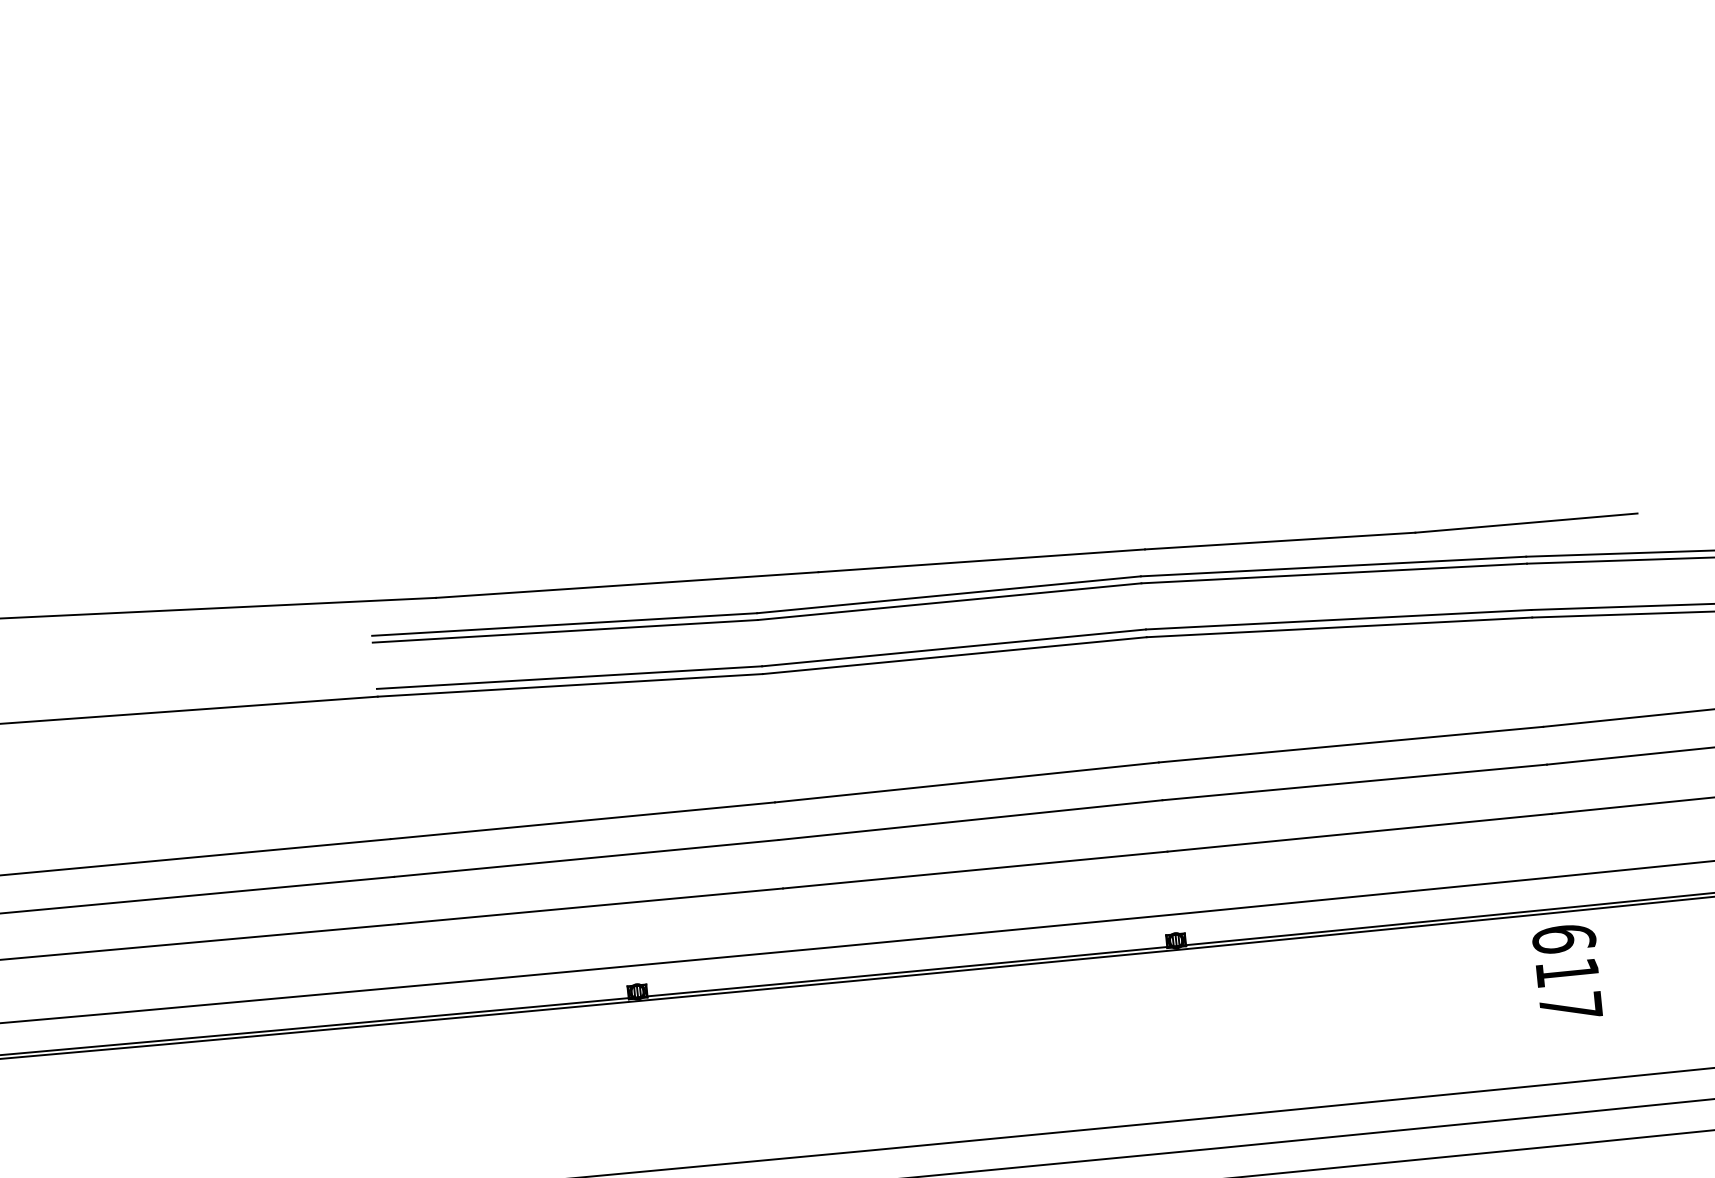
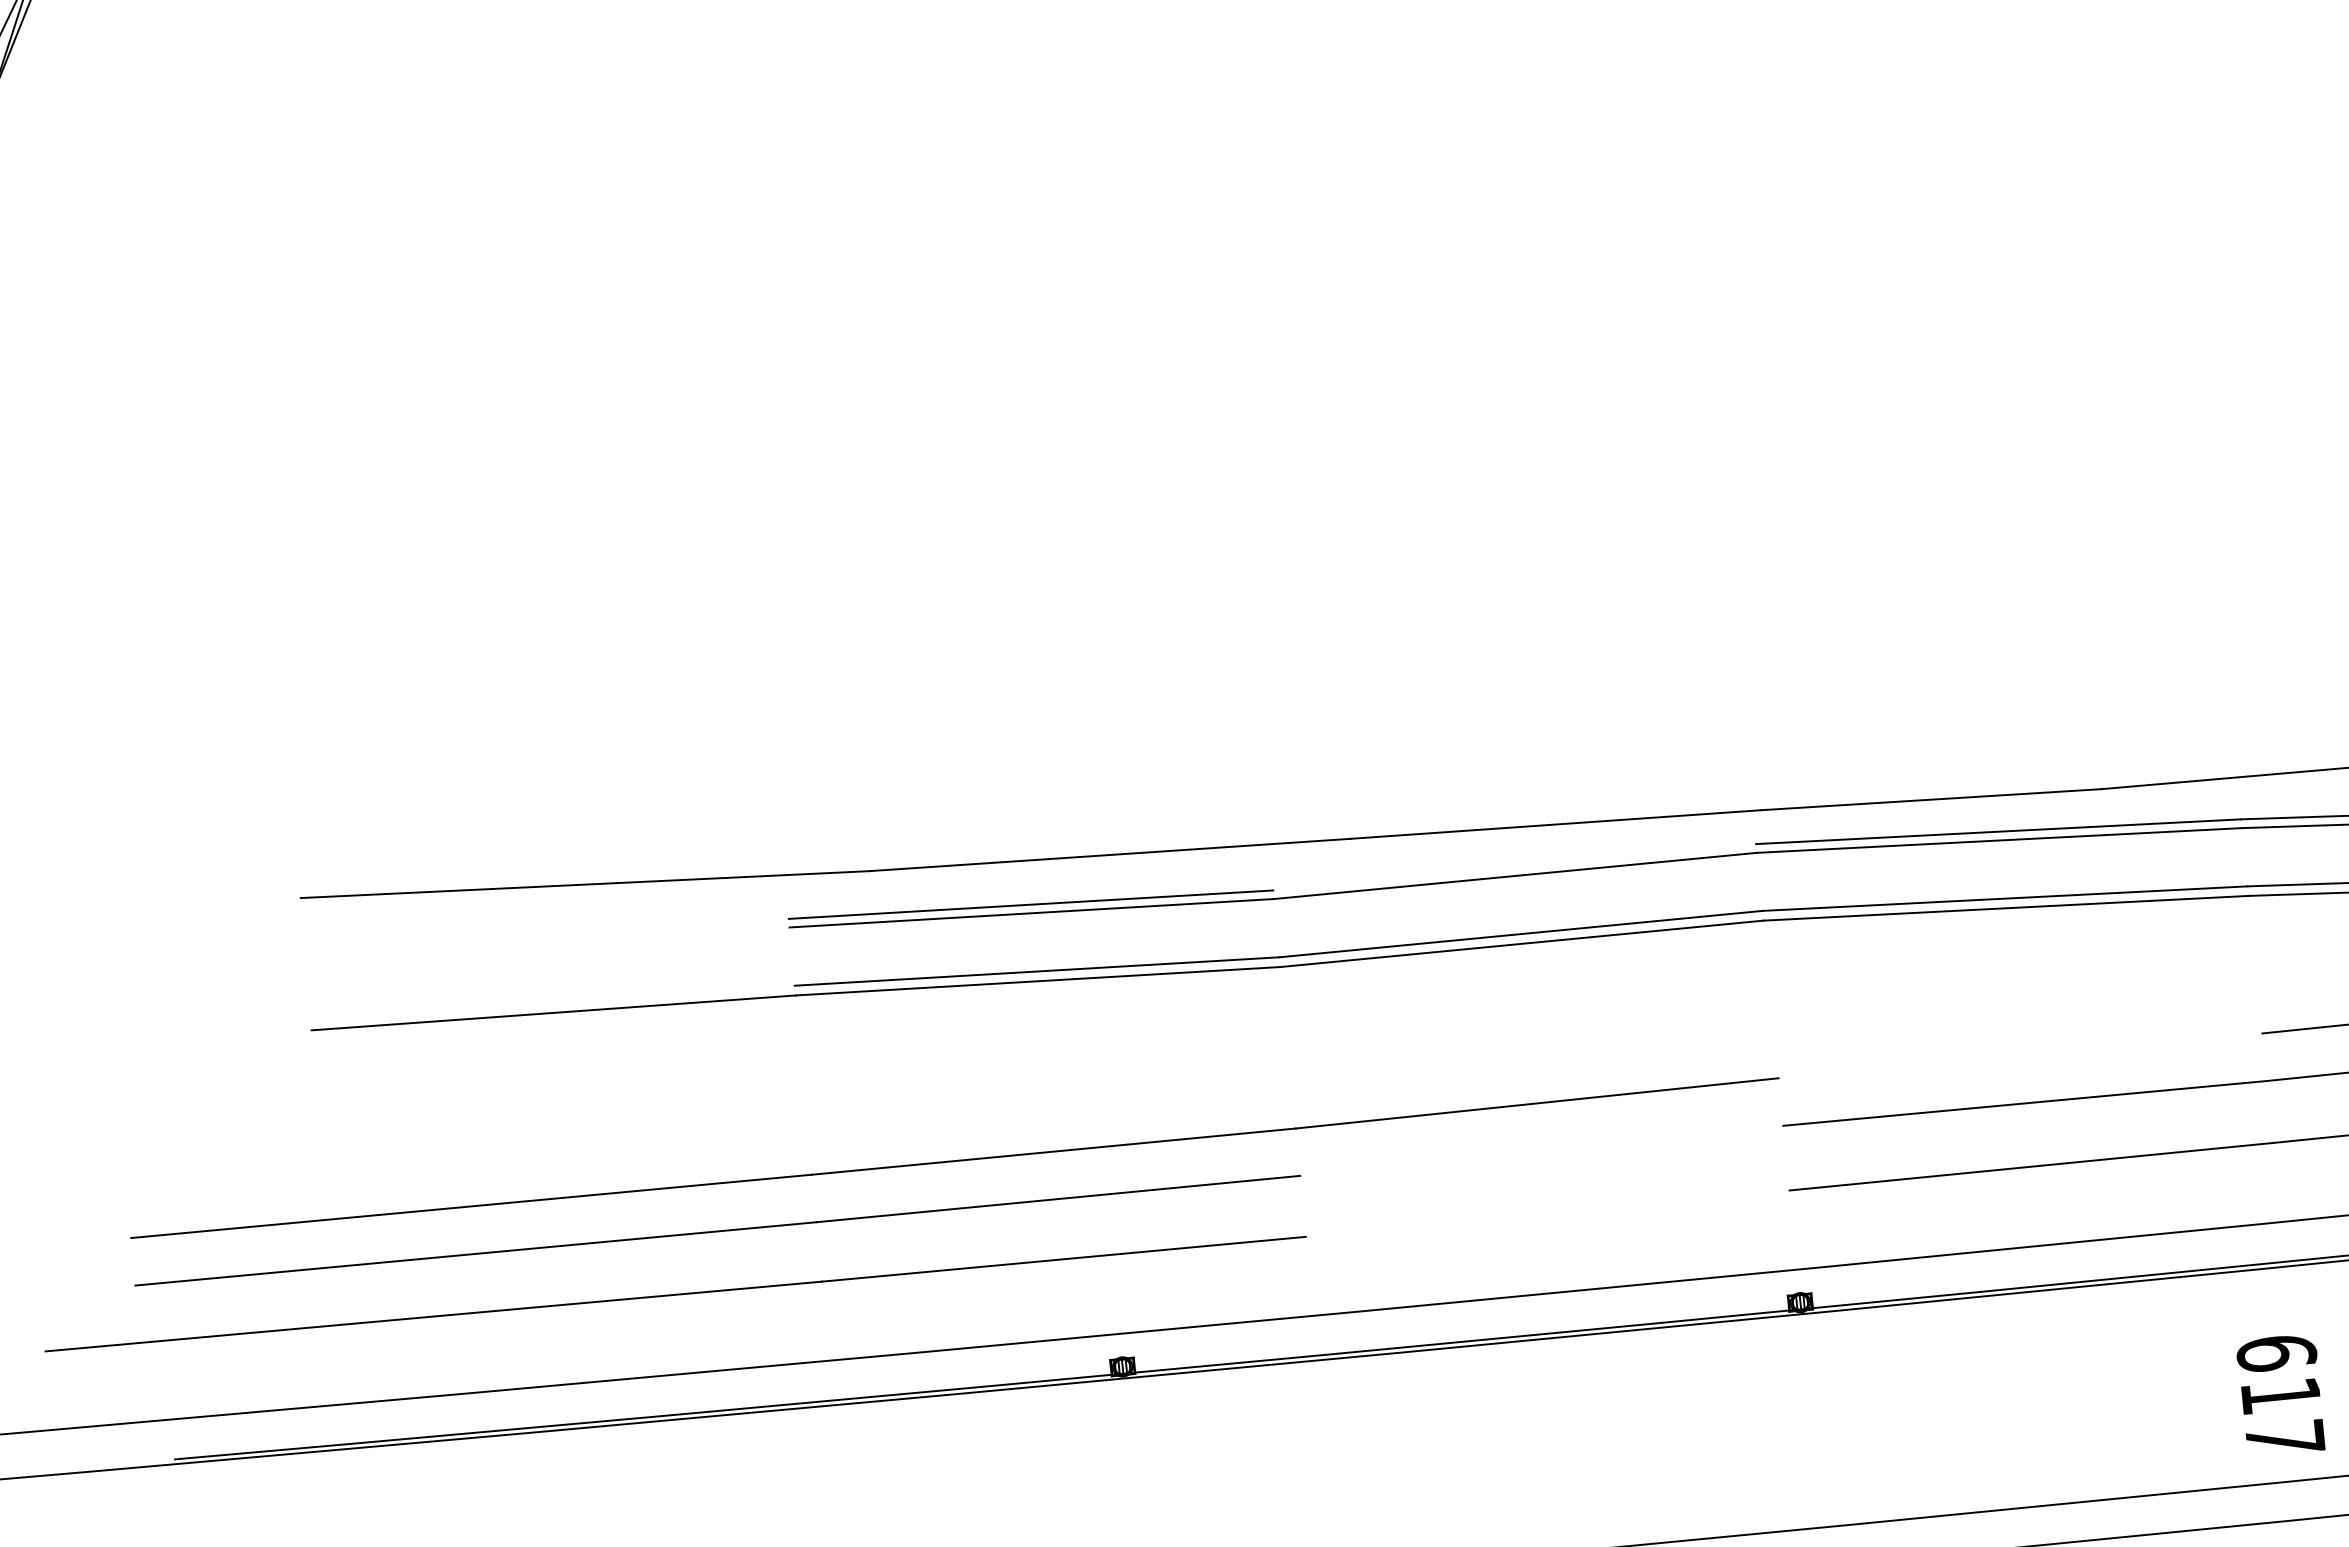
line: (948, 594) -> (1514, 867), removed
line: (1351, 744) -> (2020, 1055), removed
line: (970, 819) -> (1541, 1150), removed
line: (975, 869) -> (1547, 1213), removed
text: (1567, 970) -> (2280, 1393), moved

